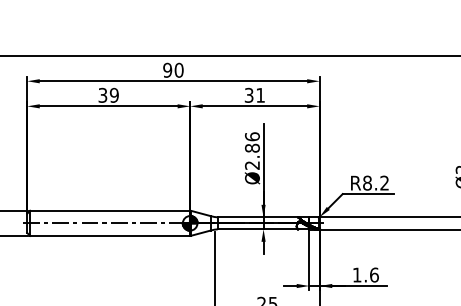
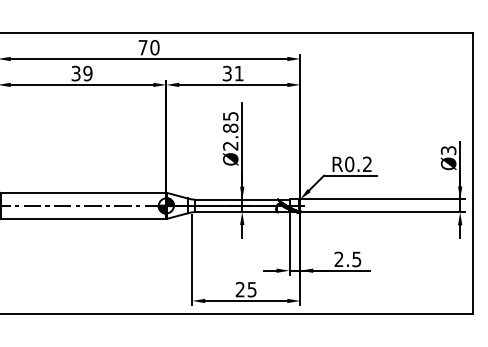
text: (167, 70) -> (142, 47), 90 -> 70
text: (252, 135) -> (230, 115), Ø2.86 -> Ø2.85
text: (367, 183) -> (349, 164), R8.2 -> R0.2
text: (365, 275) -> (347, 259), 1.6 -> 2.5

